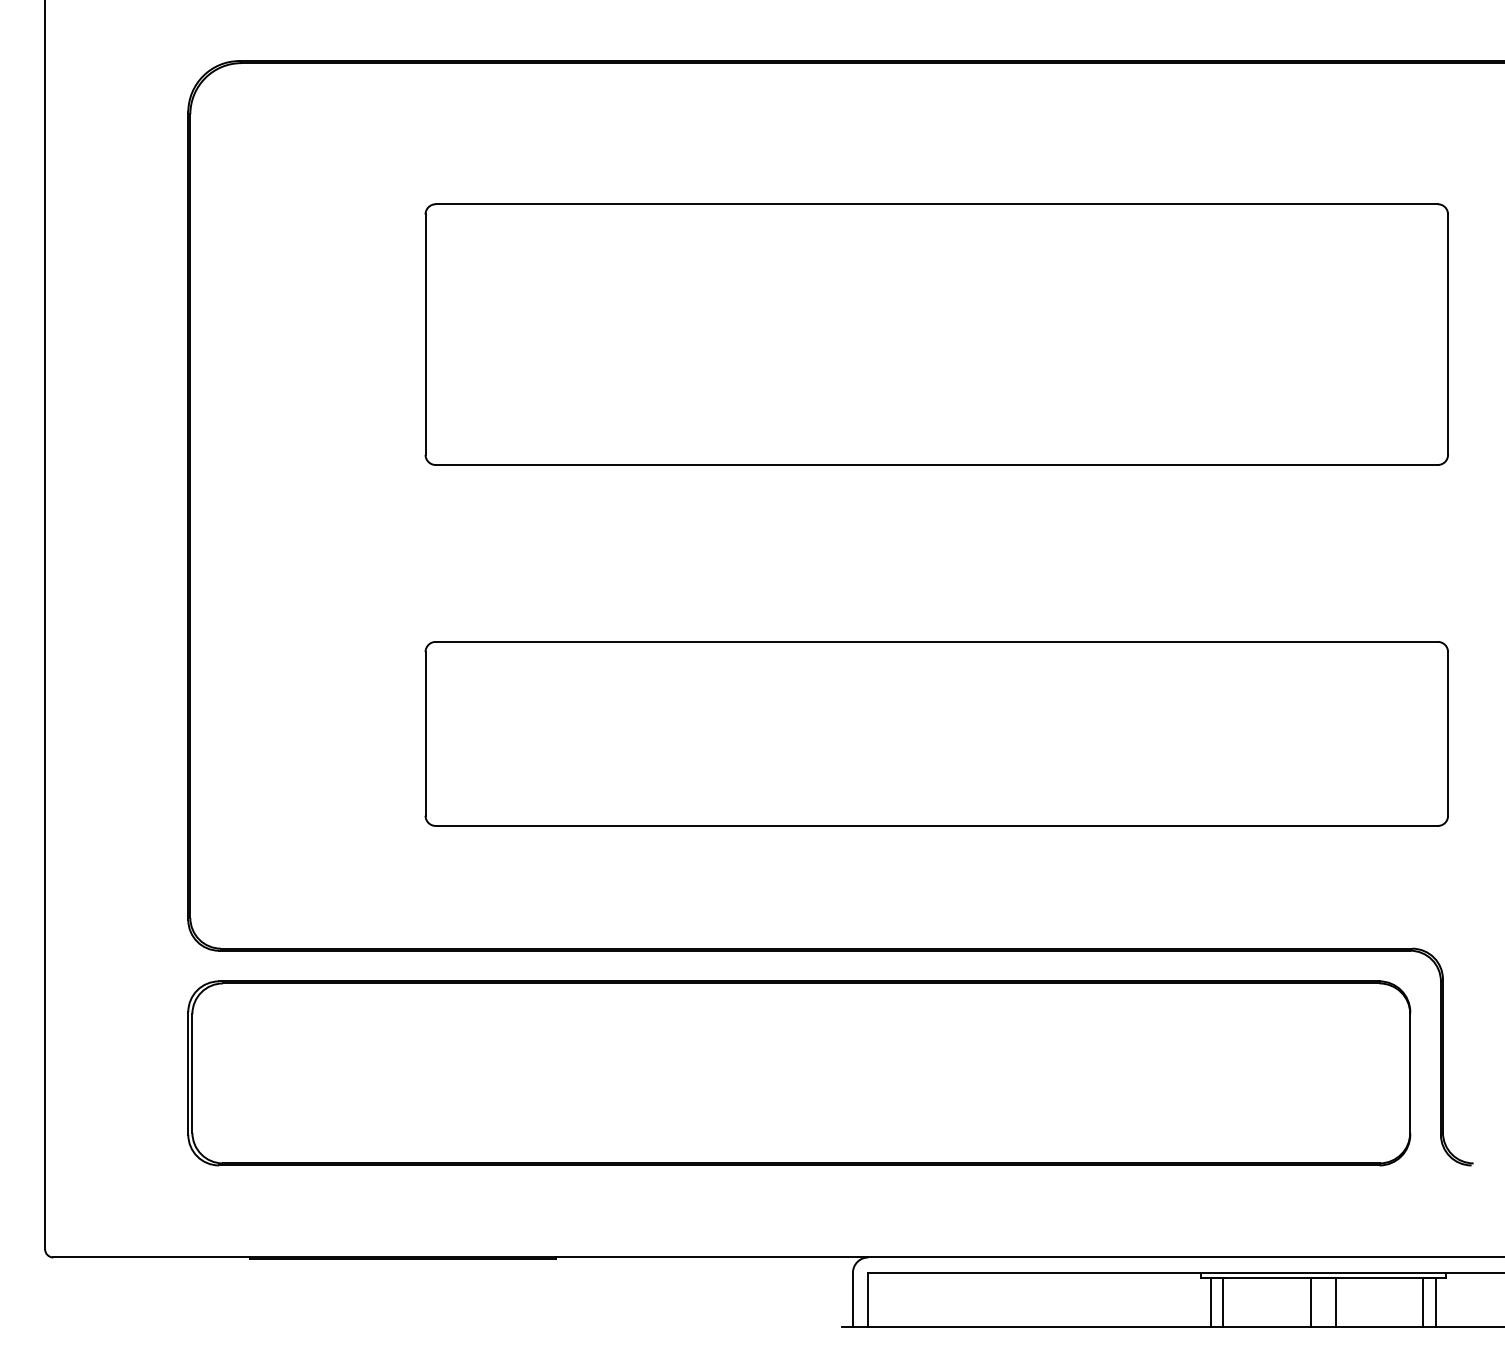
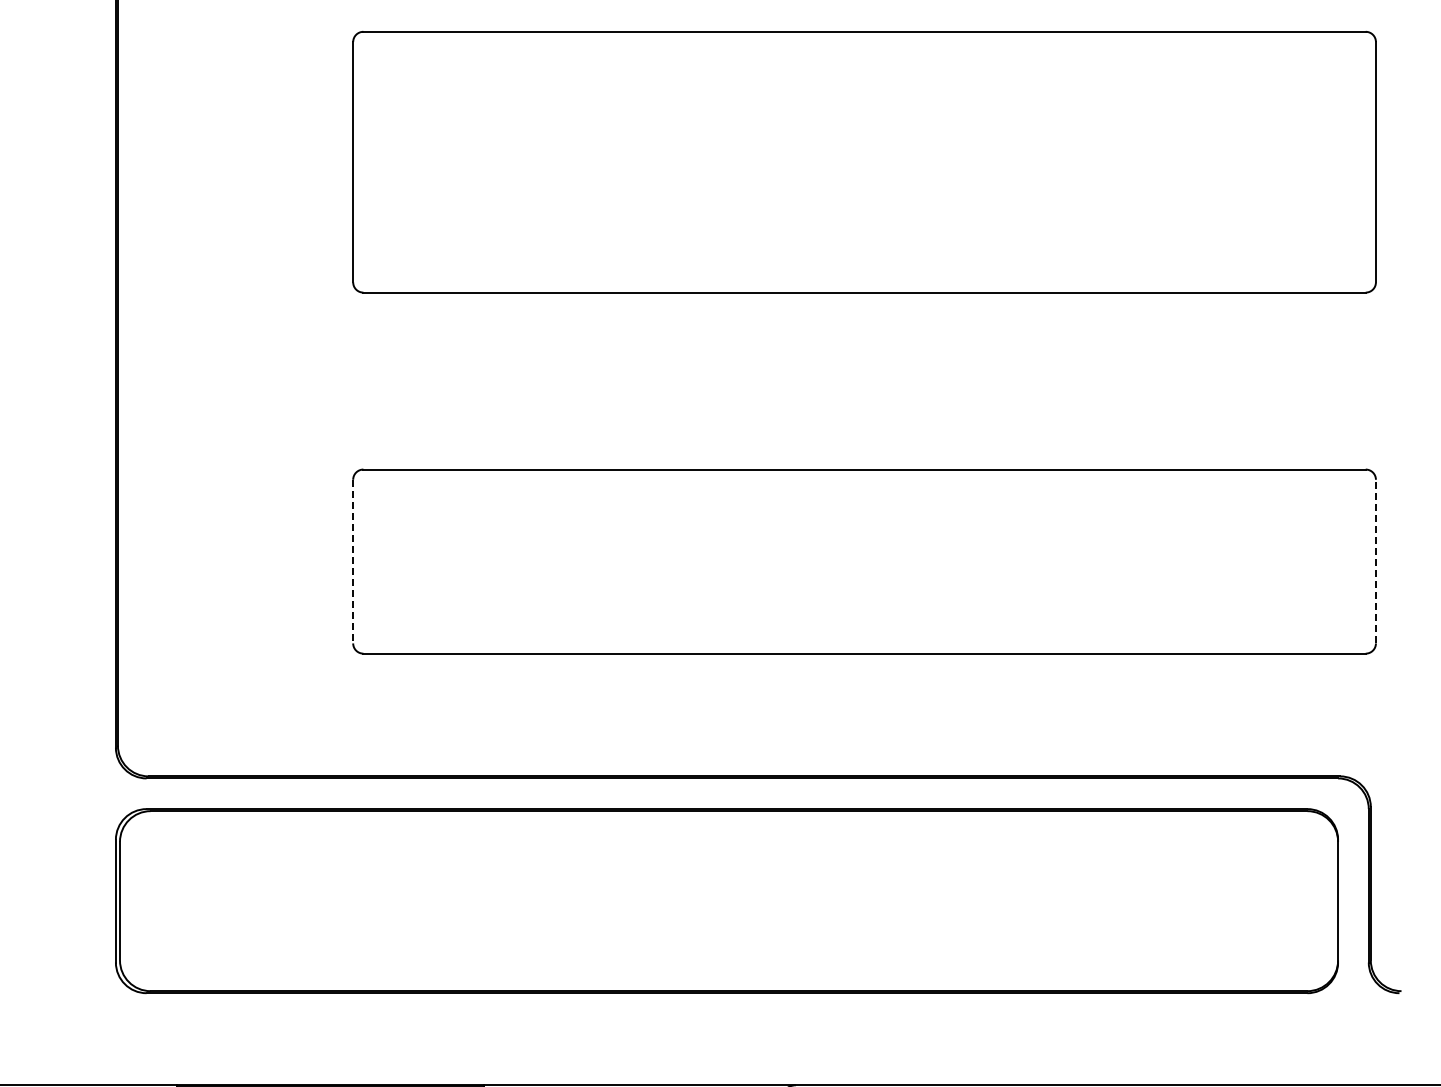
line: (425, 733) -> (353, 561), solid -> dashed
line: (1448, 733) -> (1376, 561), solid -> dashed

